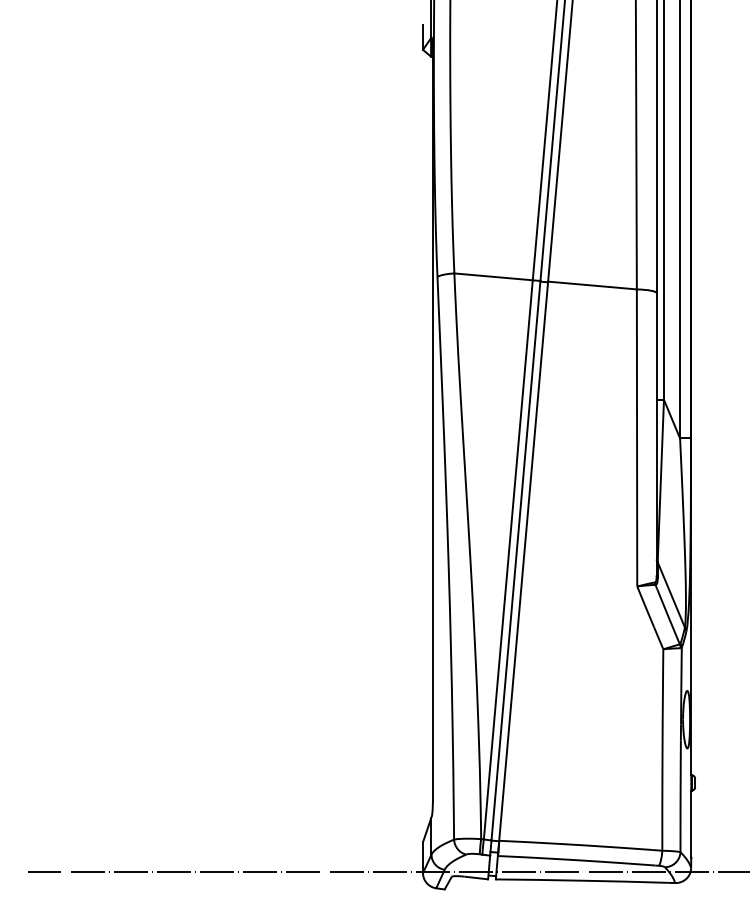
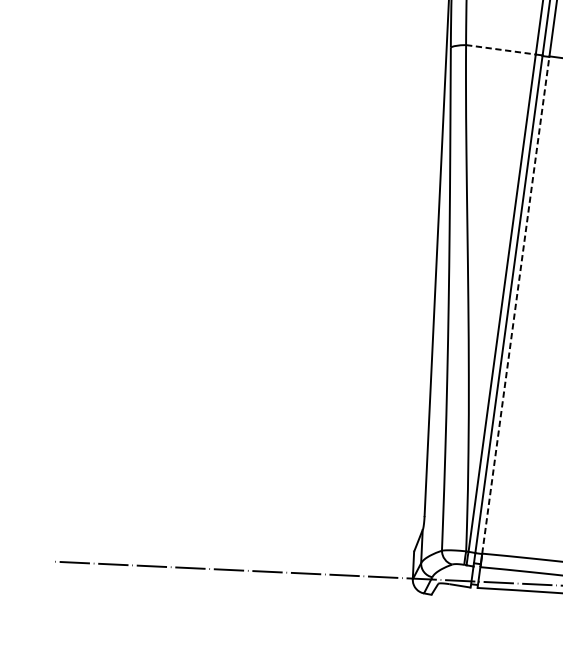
line: (494, 276) -> (501, 49), solid -> dashed
line: (523, 561) -> (515, 305), solid -> dashed

